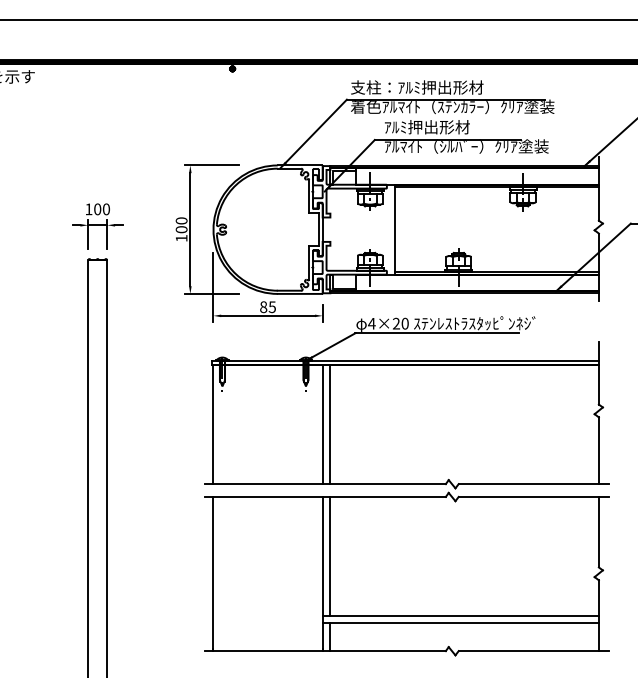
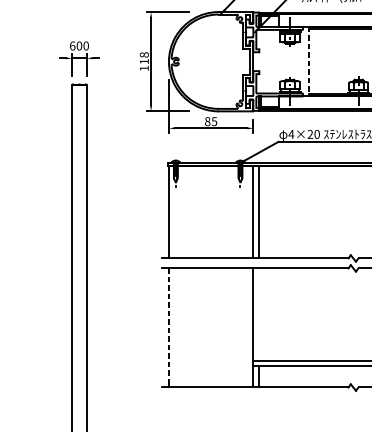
text: (88, 209) -> (72, 46), 100 -> 600
text: (181, 225) -> (144, 58), 100 -> 118
line: (394, 229) -> (308, 61), solid -> dashed
line: (330, 556) -> (259, 314), removed
line: (213, 574) -> (168, 328), solid -> dashed

